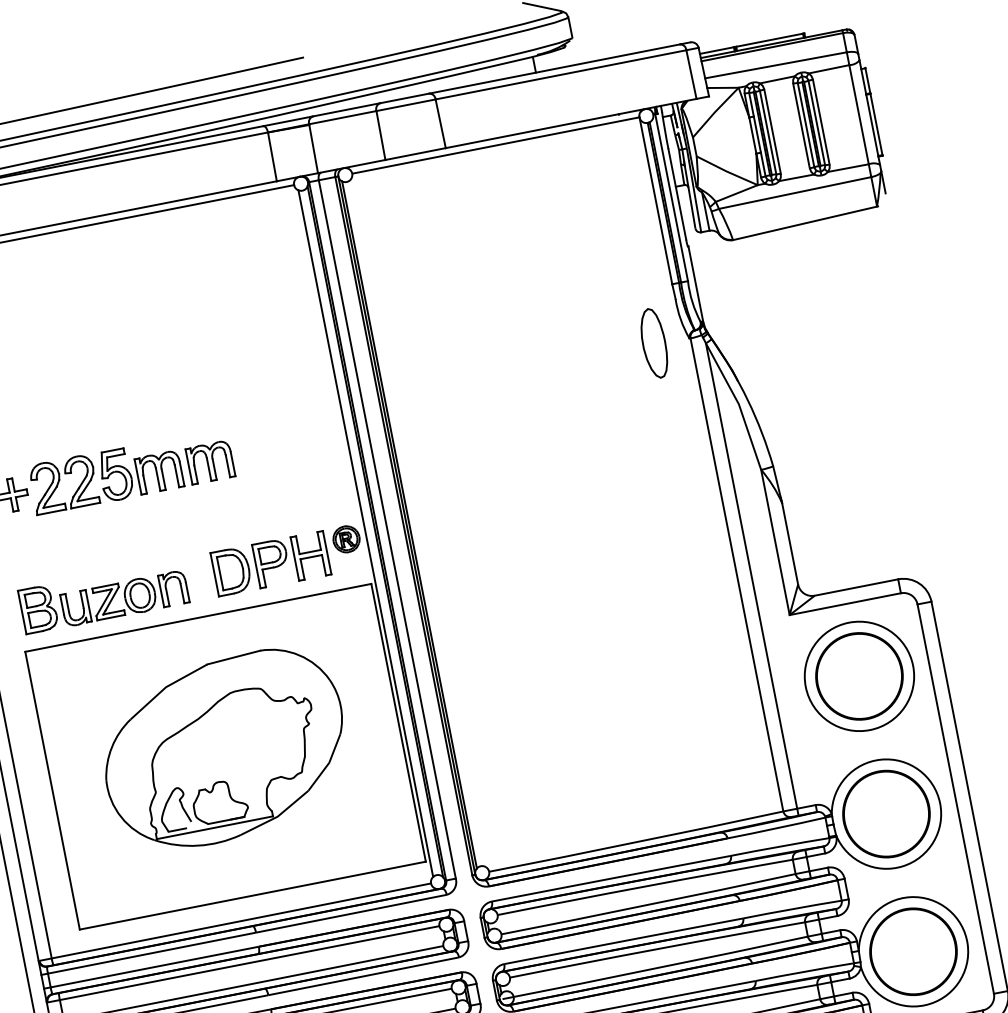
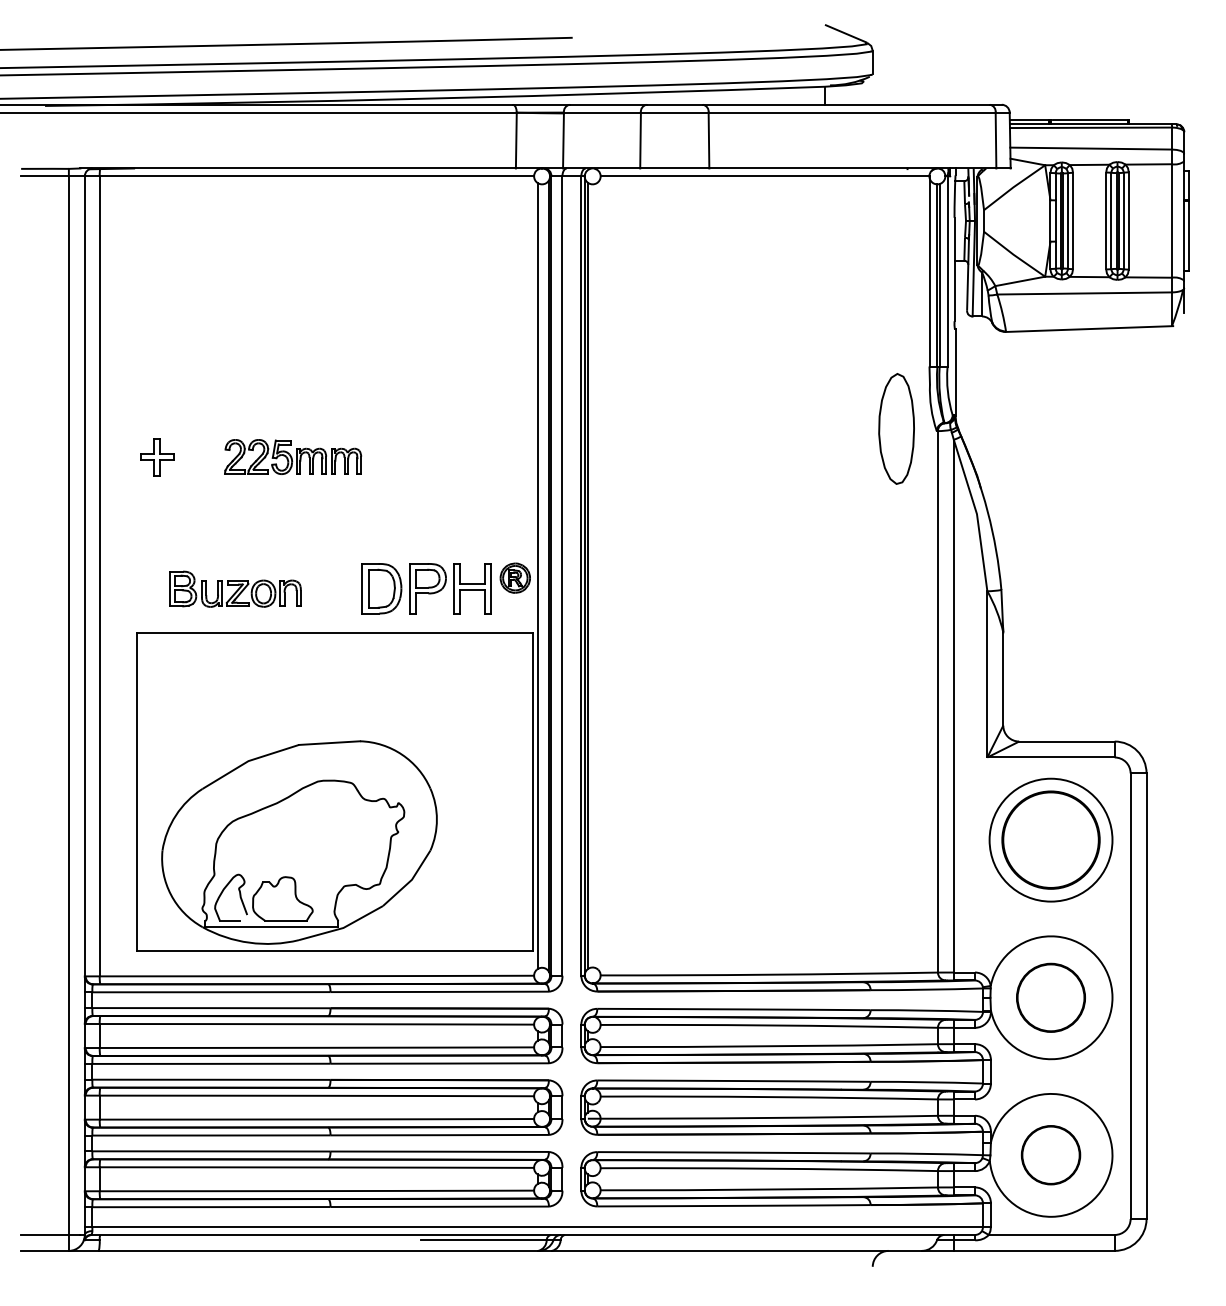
part: (653, 343) -> (896, 428), size x1.4
part: (131, 471) -> (292, 456), size x0.6
part: (104, 597) -> (235, 589), size x0.7
part: (224, 749) -> (299, 842), moved
circle: (885, 813) -> (1050, 997), size x0.7
circle: (912, 951) -> (1050, 1154), size x0.6

